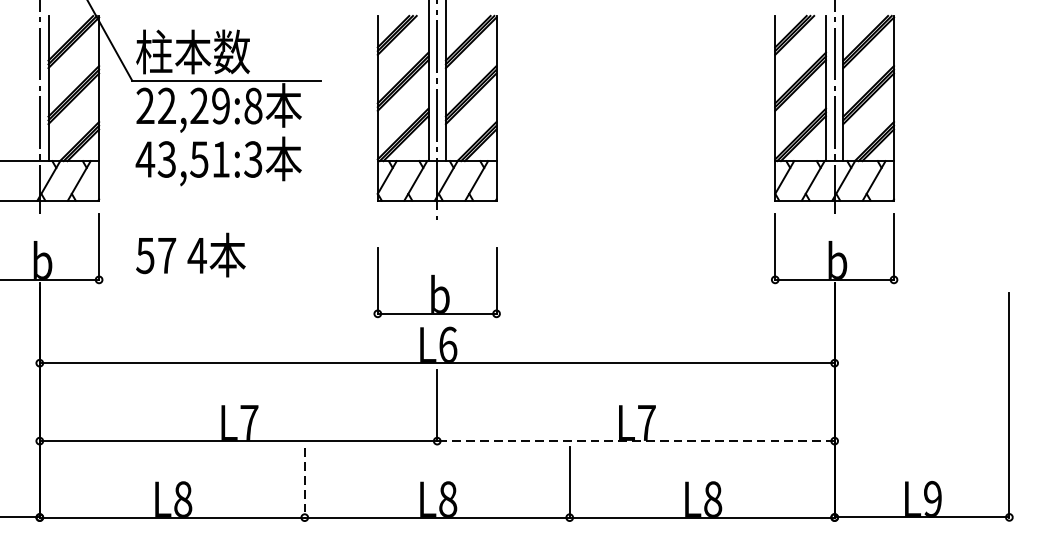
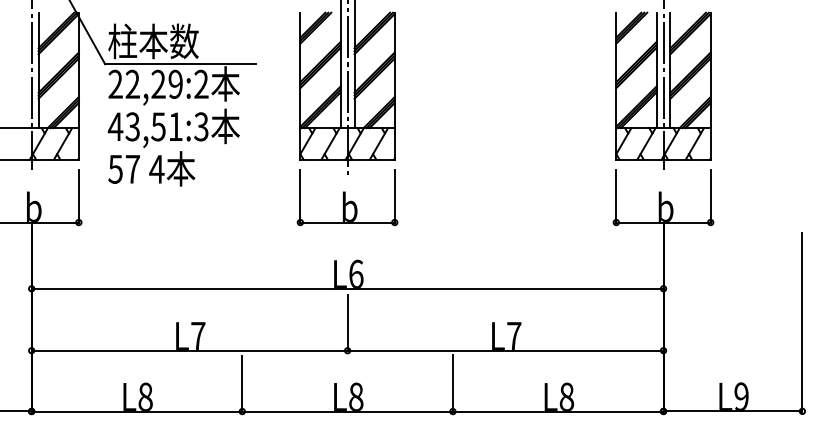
text: (253, 104) -> (201, 83), 22,29:8 -> 22,29:2
text: (190, 254) -> (151, 168), moved
part: (437, 282) -> (347, 197), moved
line: (635, 440) -> (505, 350), dashed -> solid
line: (304, 483) -> (242, 384), dashed -> solid

